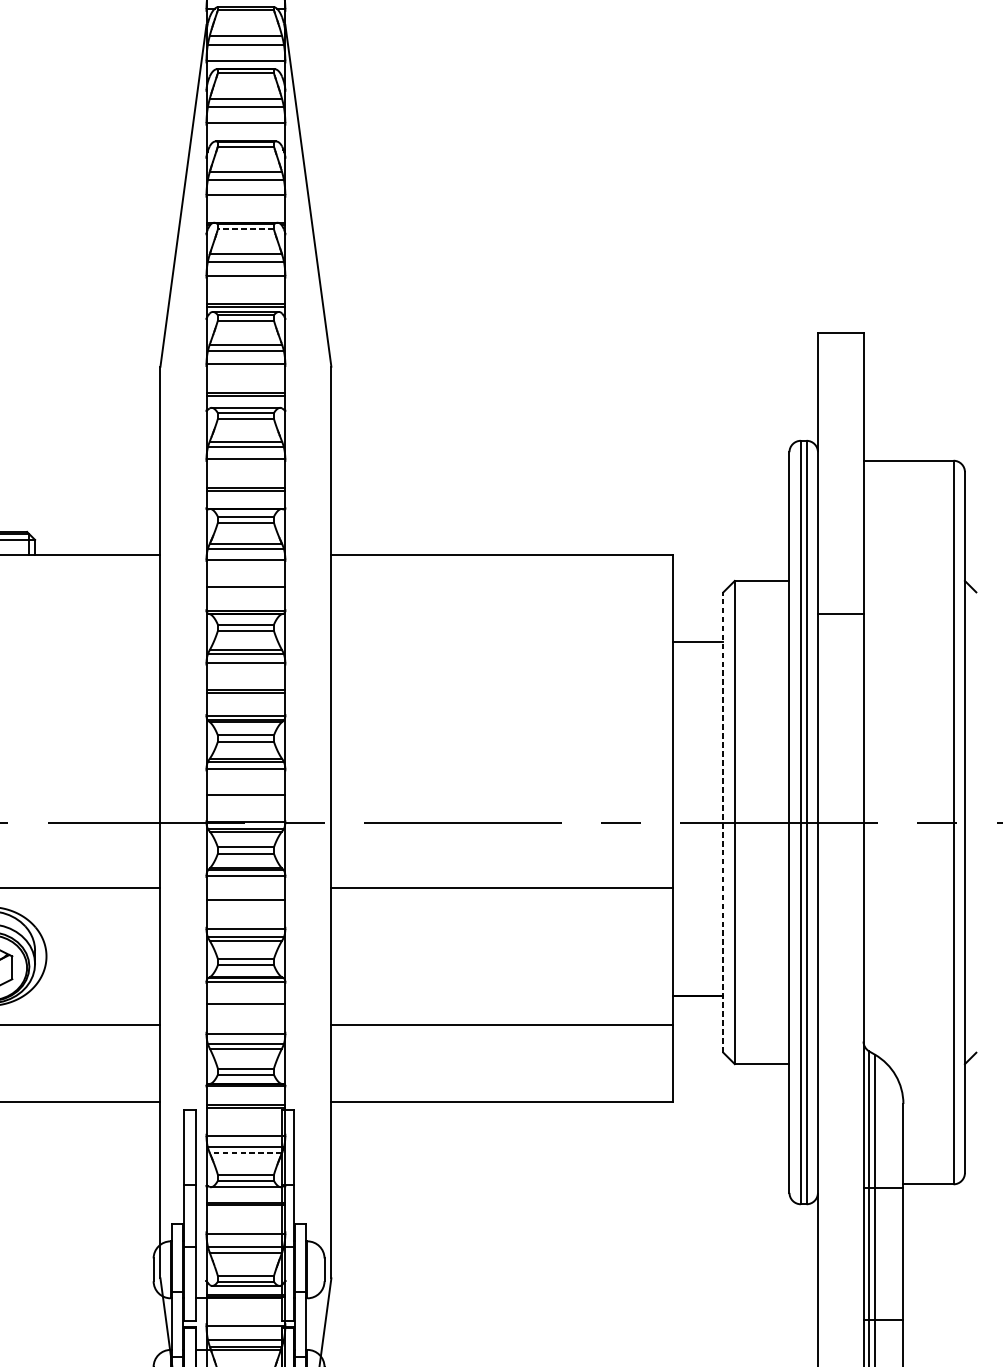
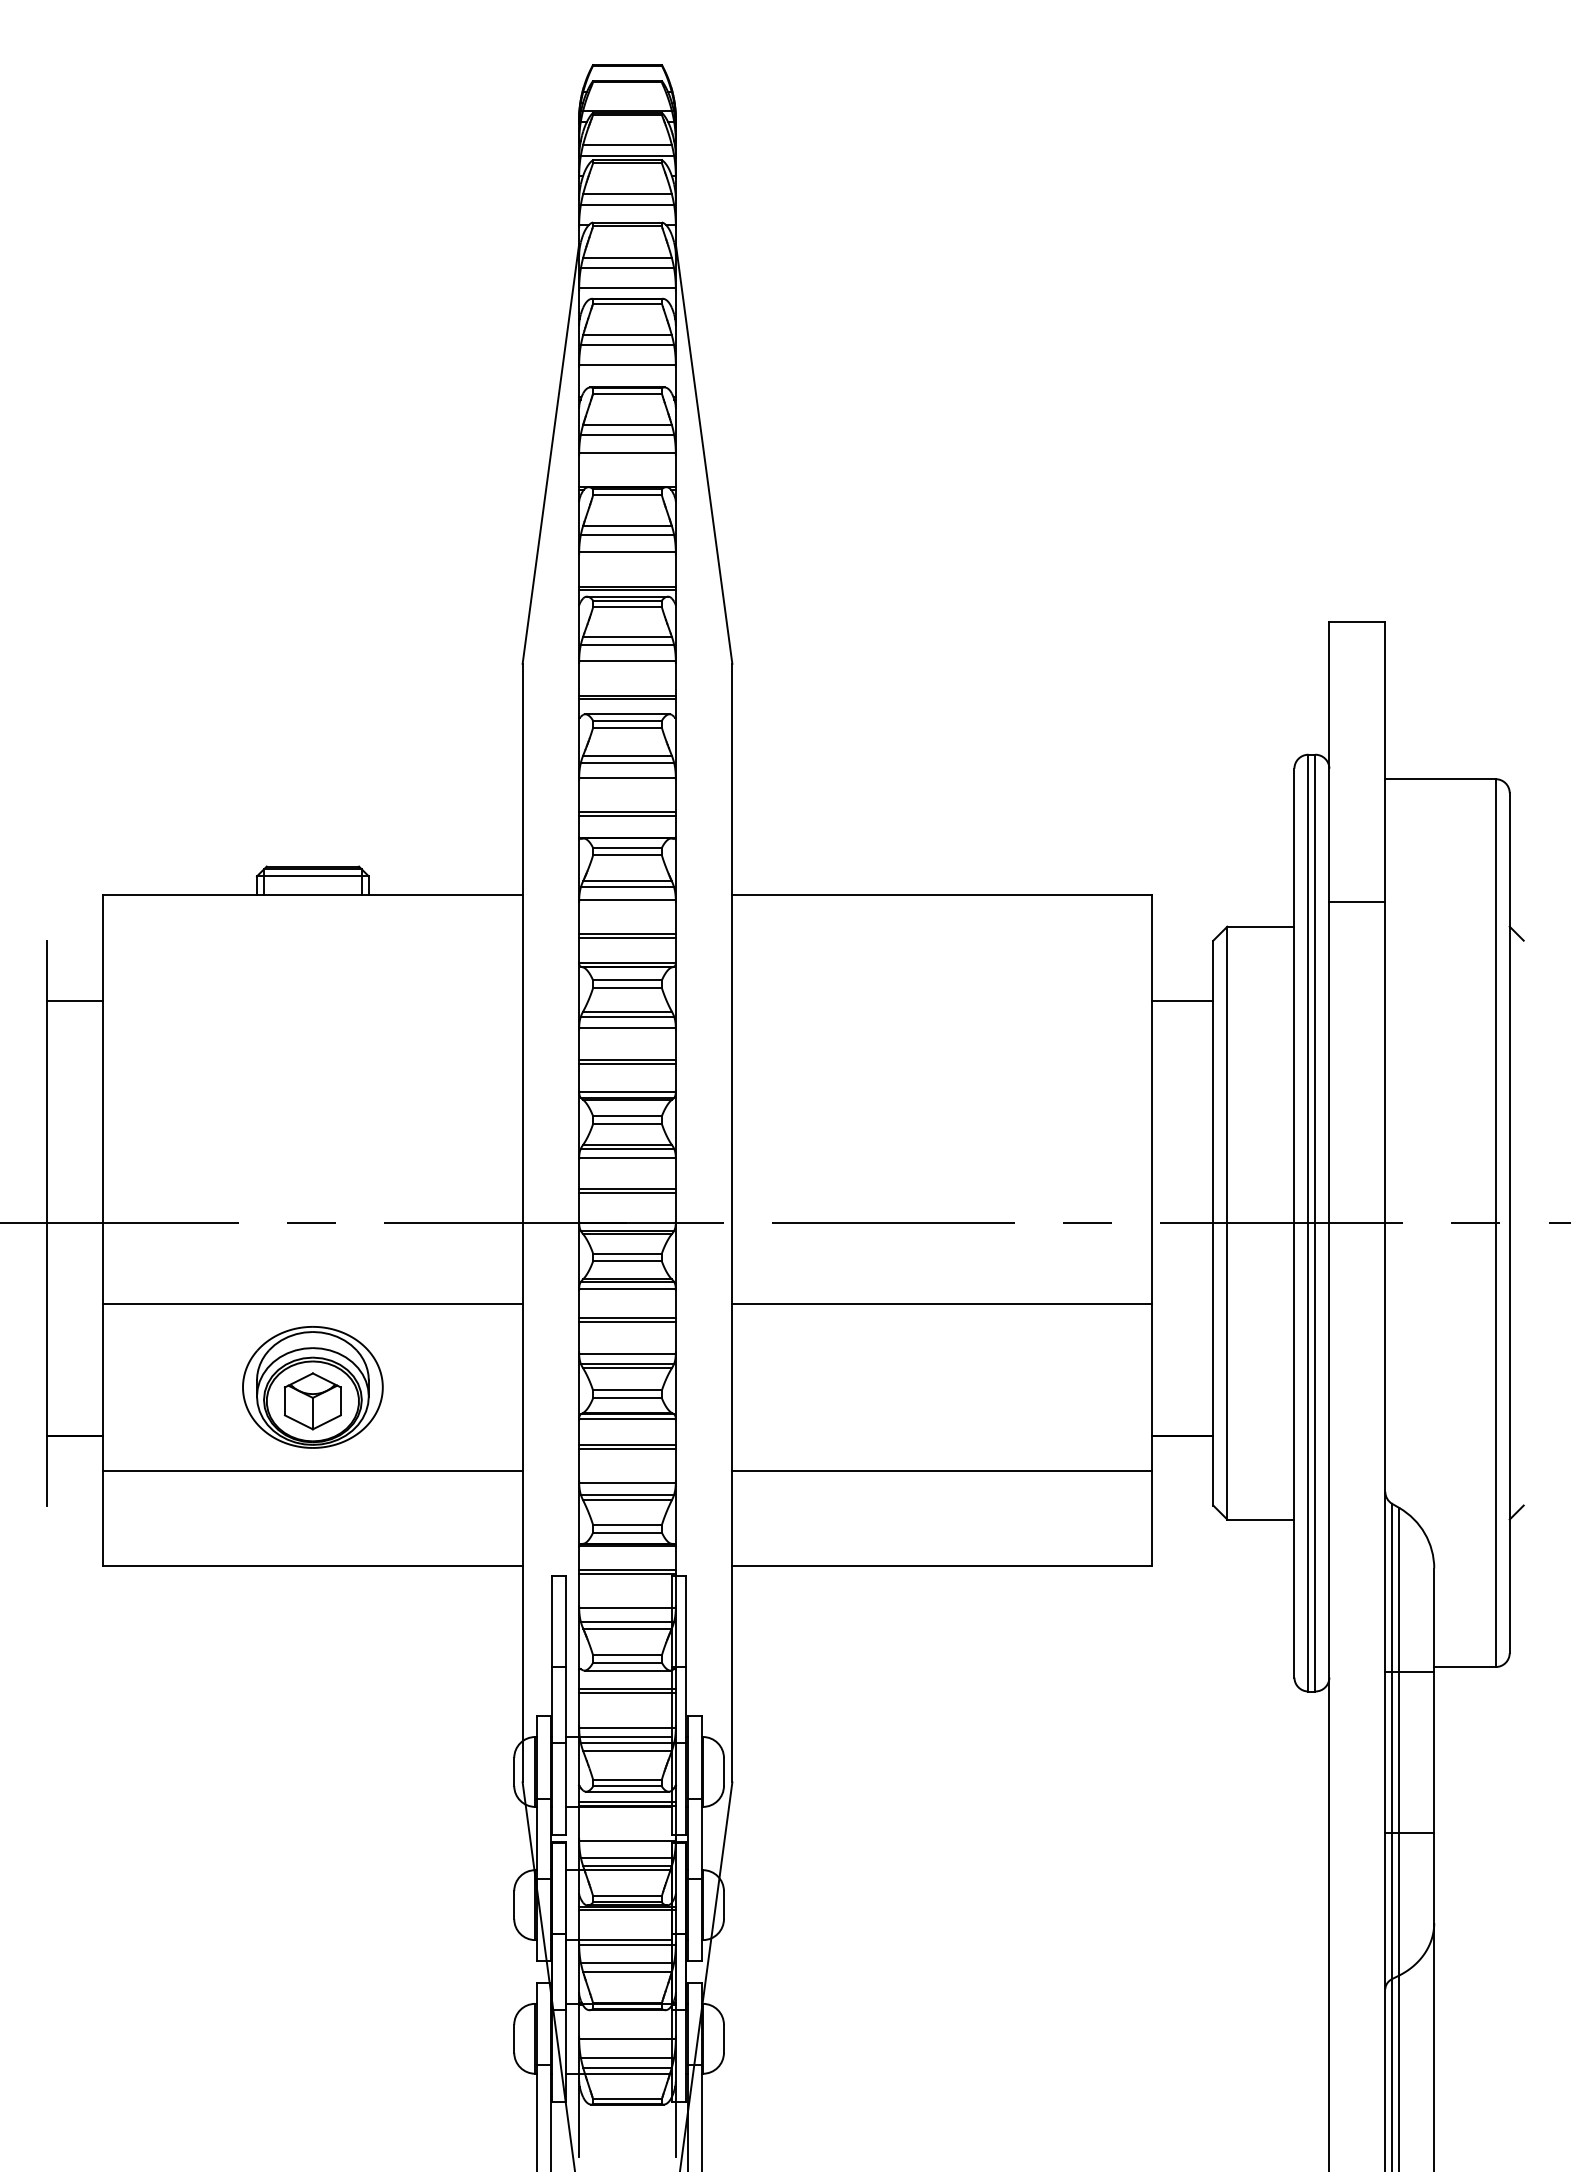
line: (245, 229) -> (627, 495), dashed -> solid
line: (245, 590) -> (627, 938), added
line: (840, 614) -> (1357, 901), moved
line: (245, 797) -> (627, 1192), added
line: (723, 822) -> (1213, 1222), dashed -> solid
line: (245, 902) -> (627, 1321), added
line: (245, 1007) -> (627, 1449), added
line: (245, 1152) -> (627, 1628), dashed -> solid
line: (238, 1241) -> (618, 1737), added

